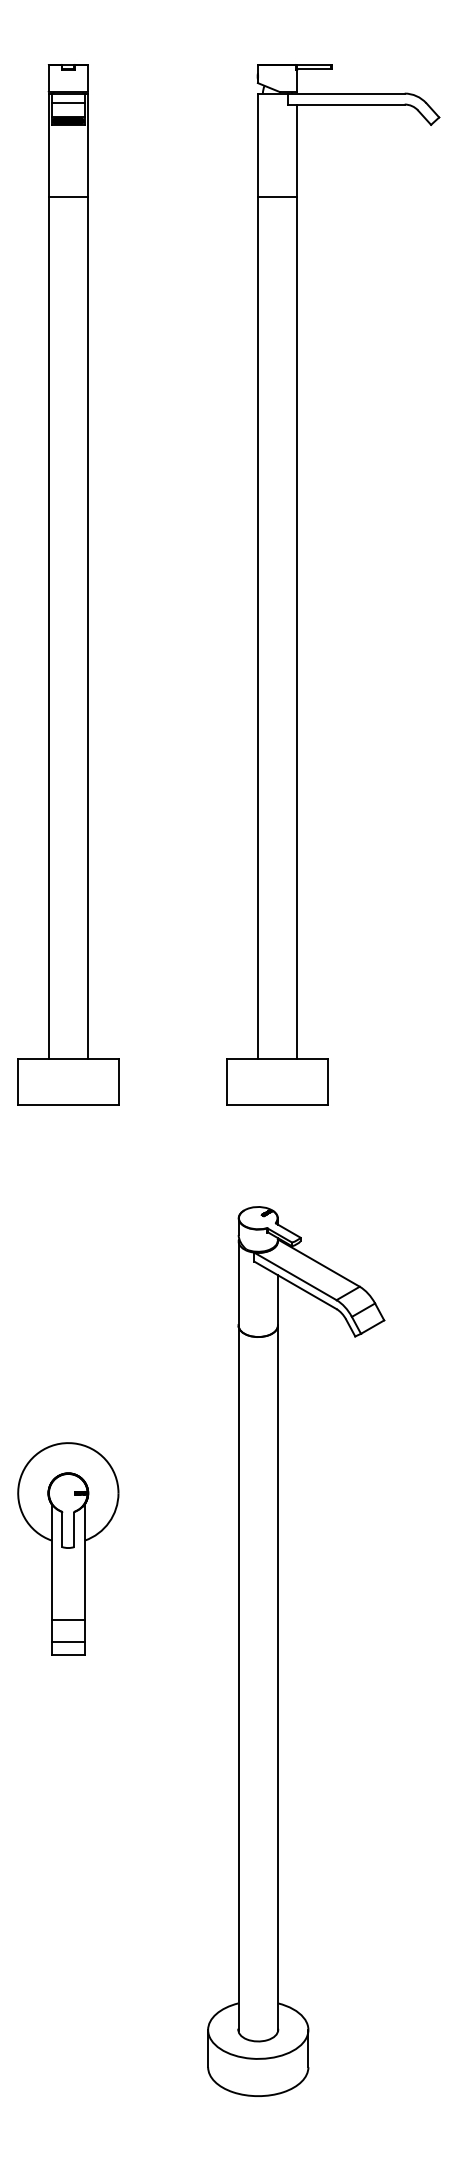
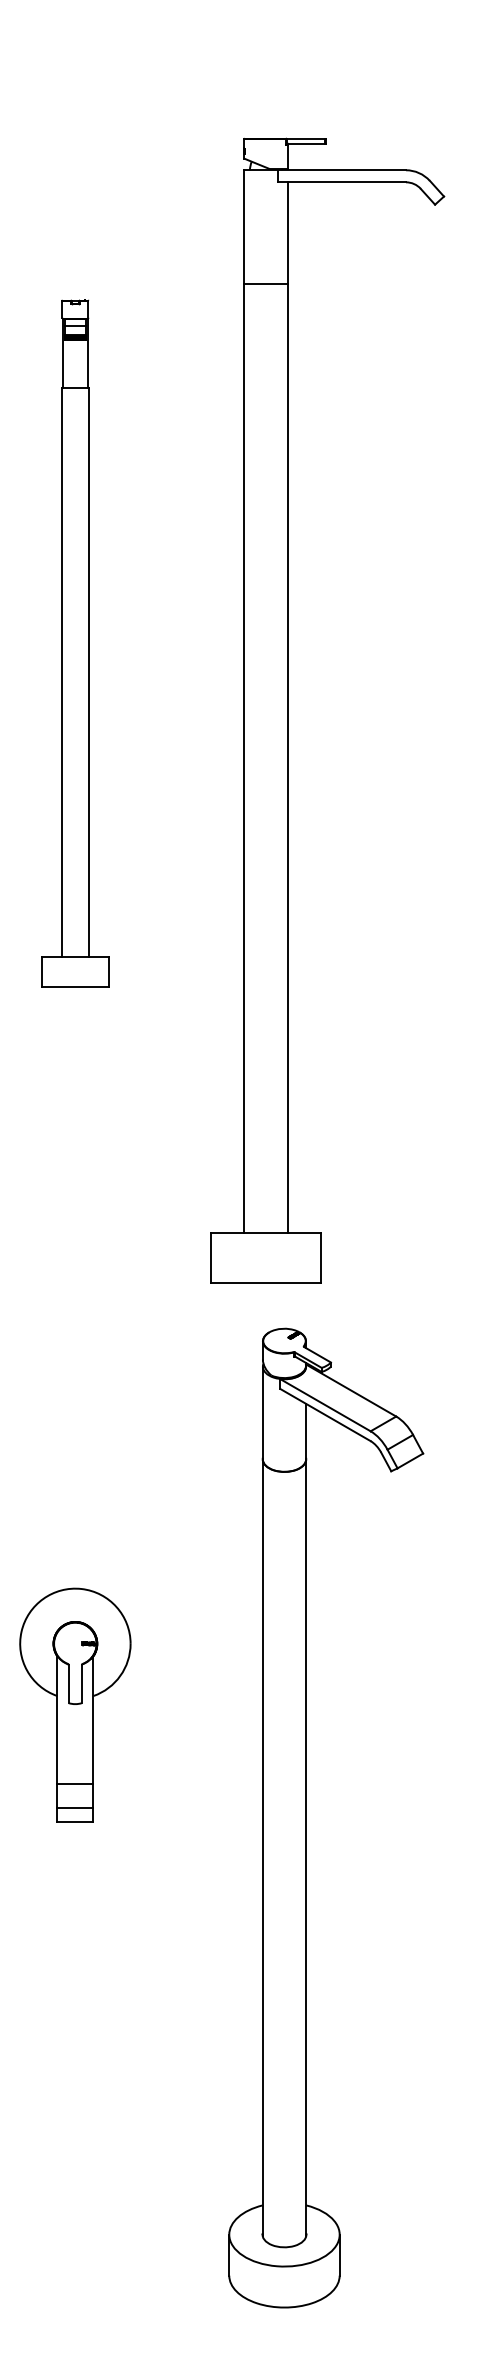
part: (68, 584) -> (75, 643), size x0.6
part: (297, 584) -> (288, 710), moved

